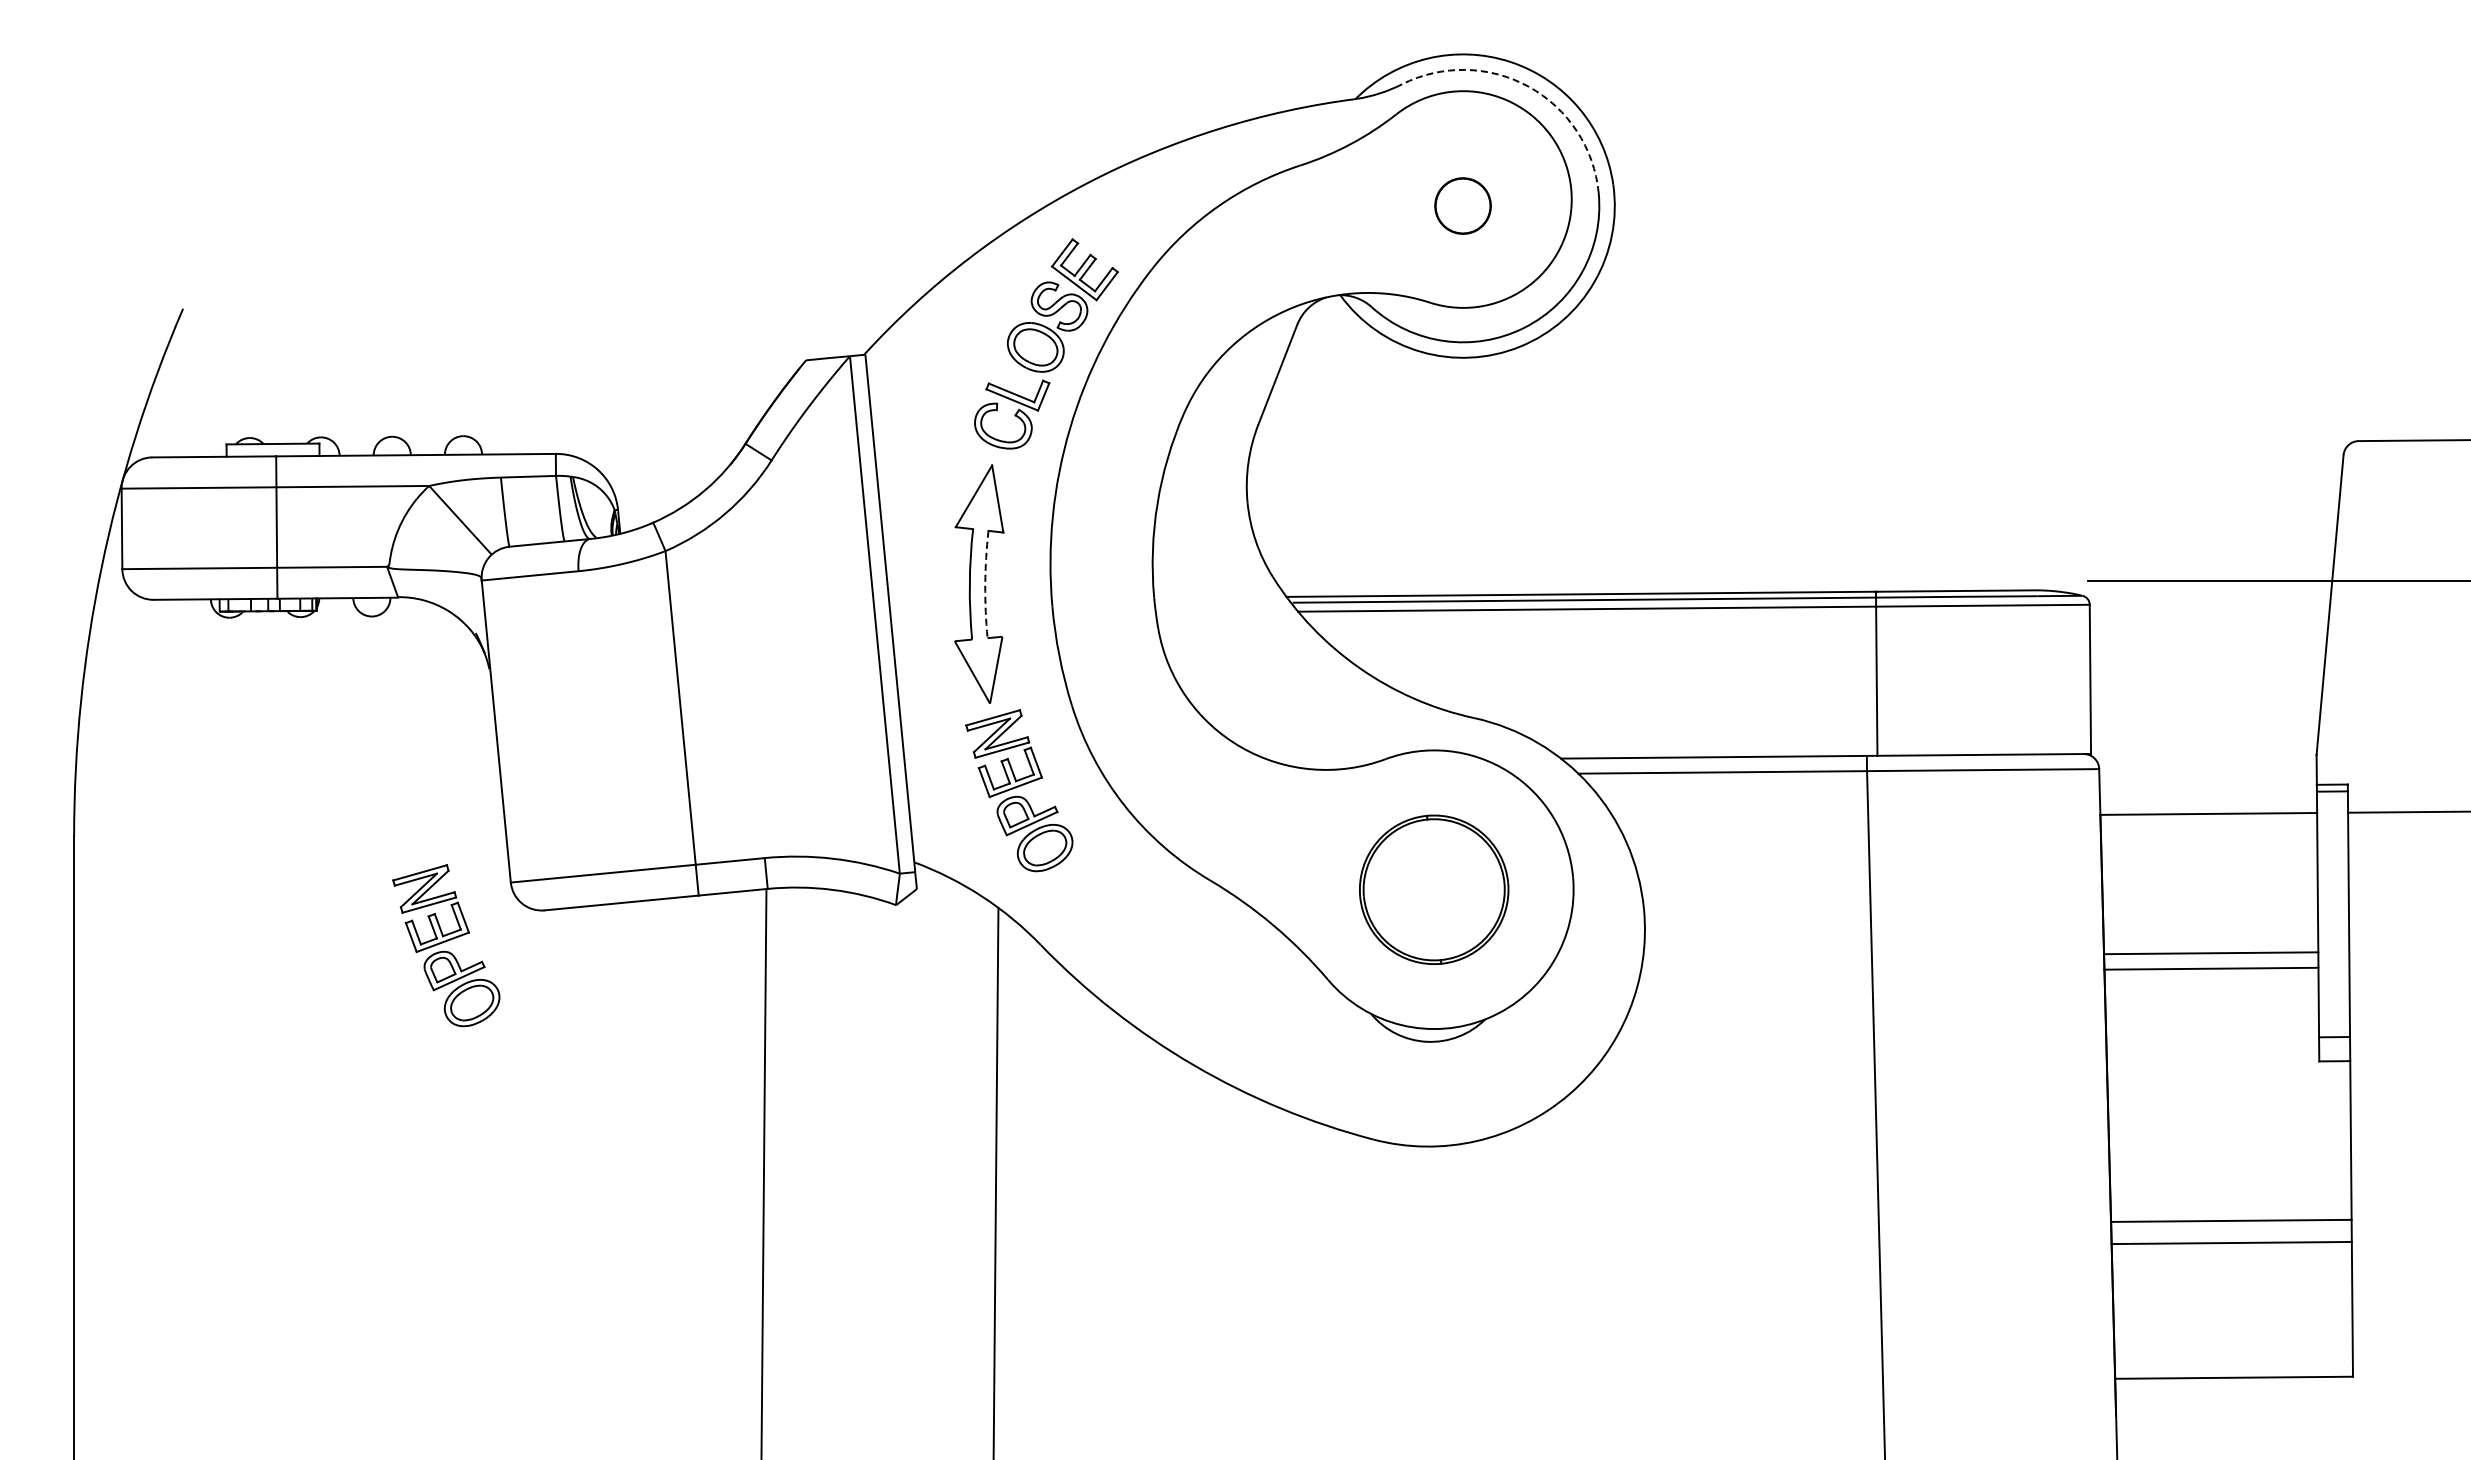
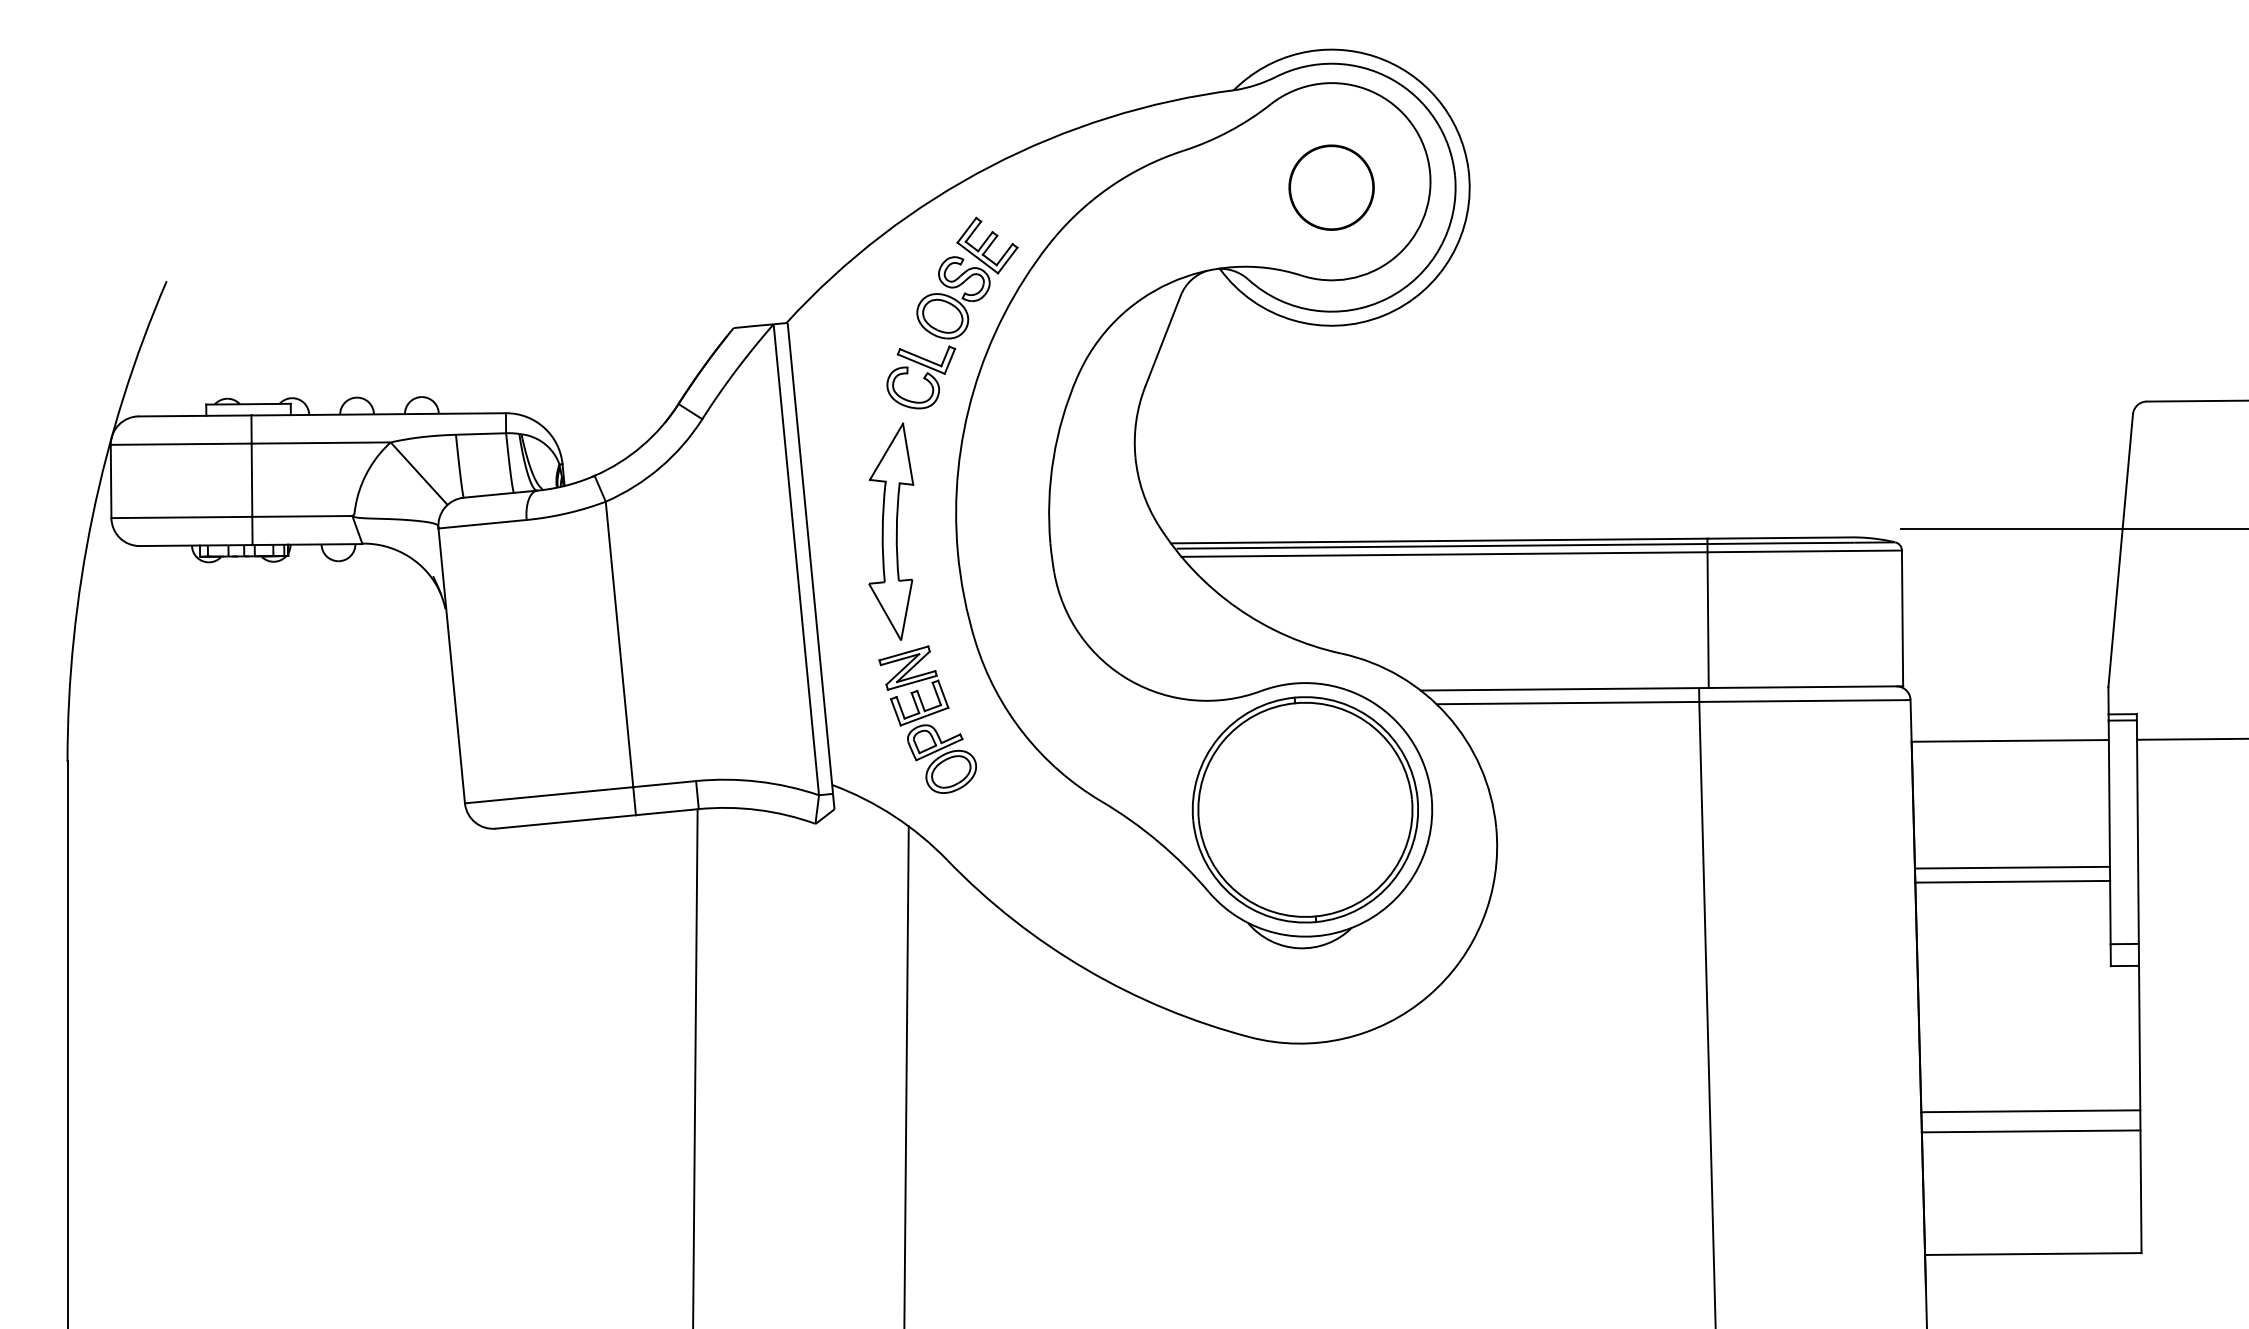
arc: (1528, 86) -> (1391, 78), dashed -> solid
part: (1462, 205) -> (1331, 187), size x1.67
arc: (985, 584) -> (896, 532), dashed -> solid
part: (1433, 889) -> (1304, 809), size x1.67
part: (446, 945) -> (406, 860), removed

